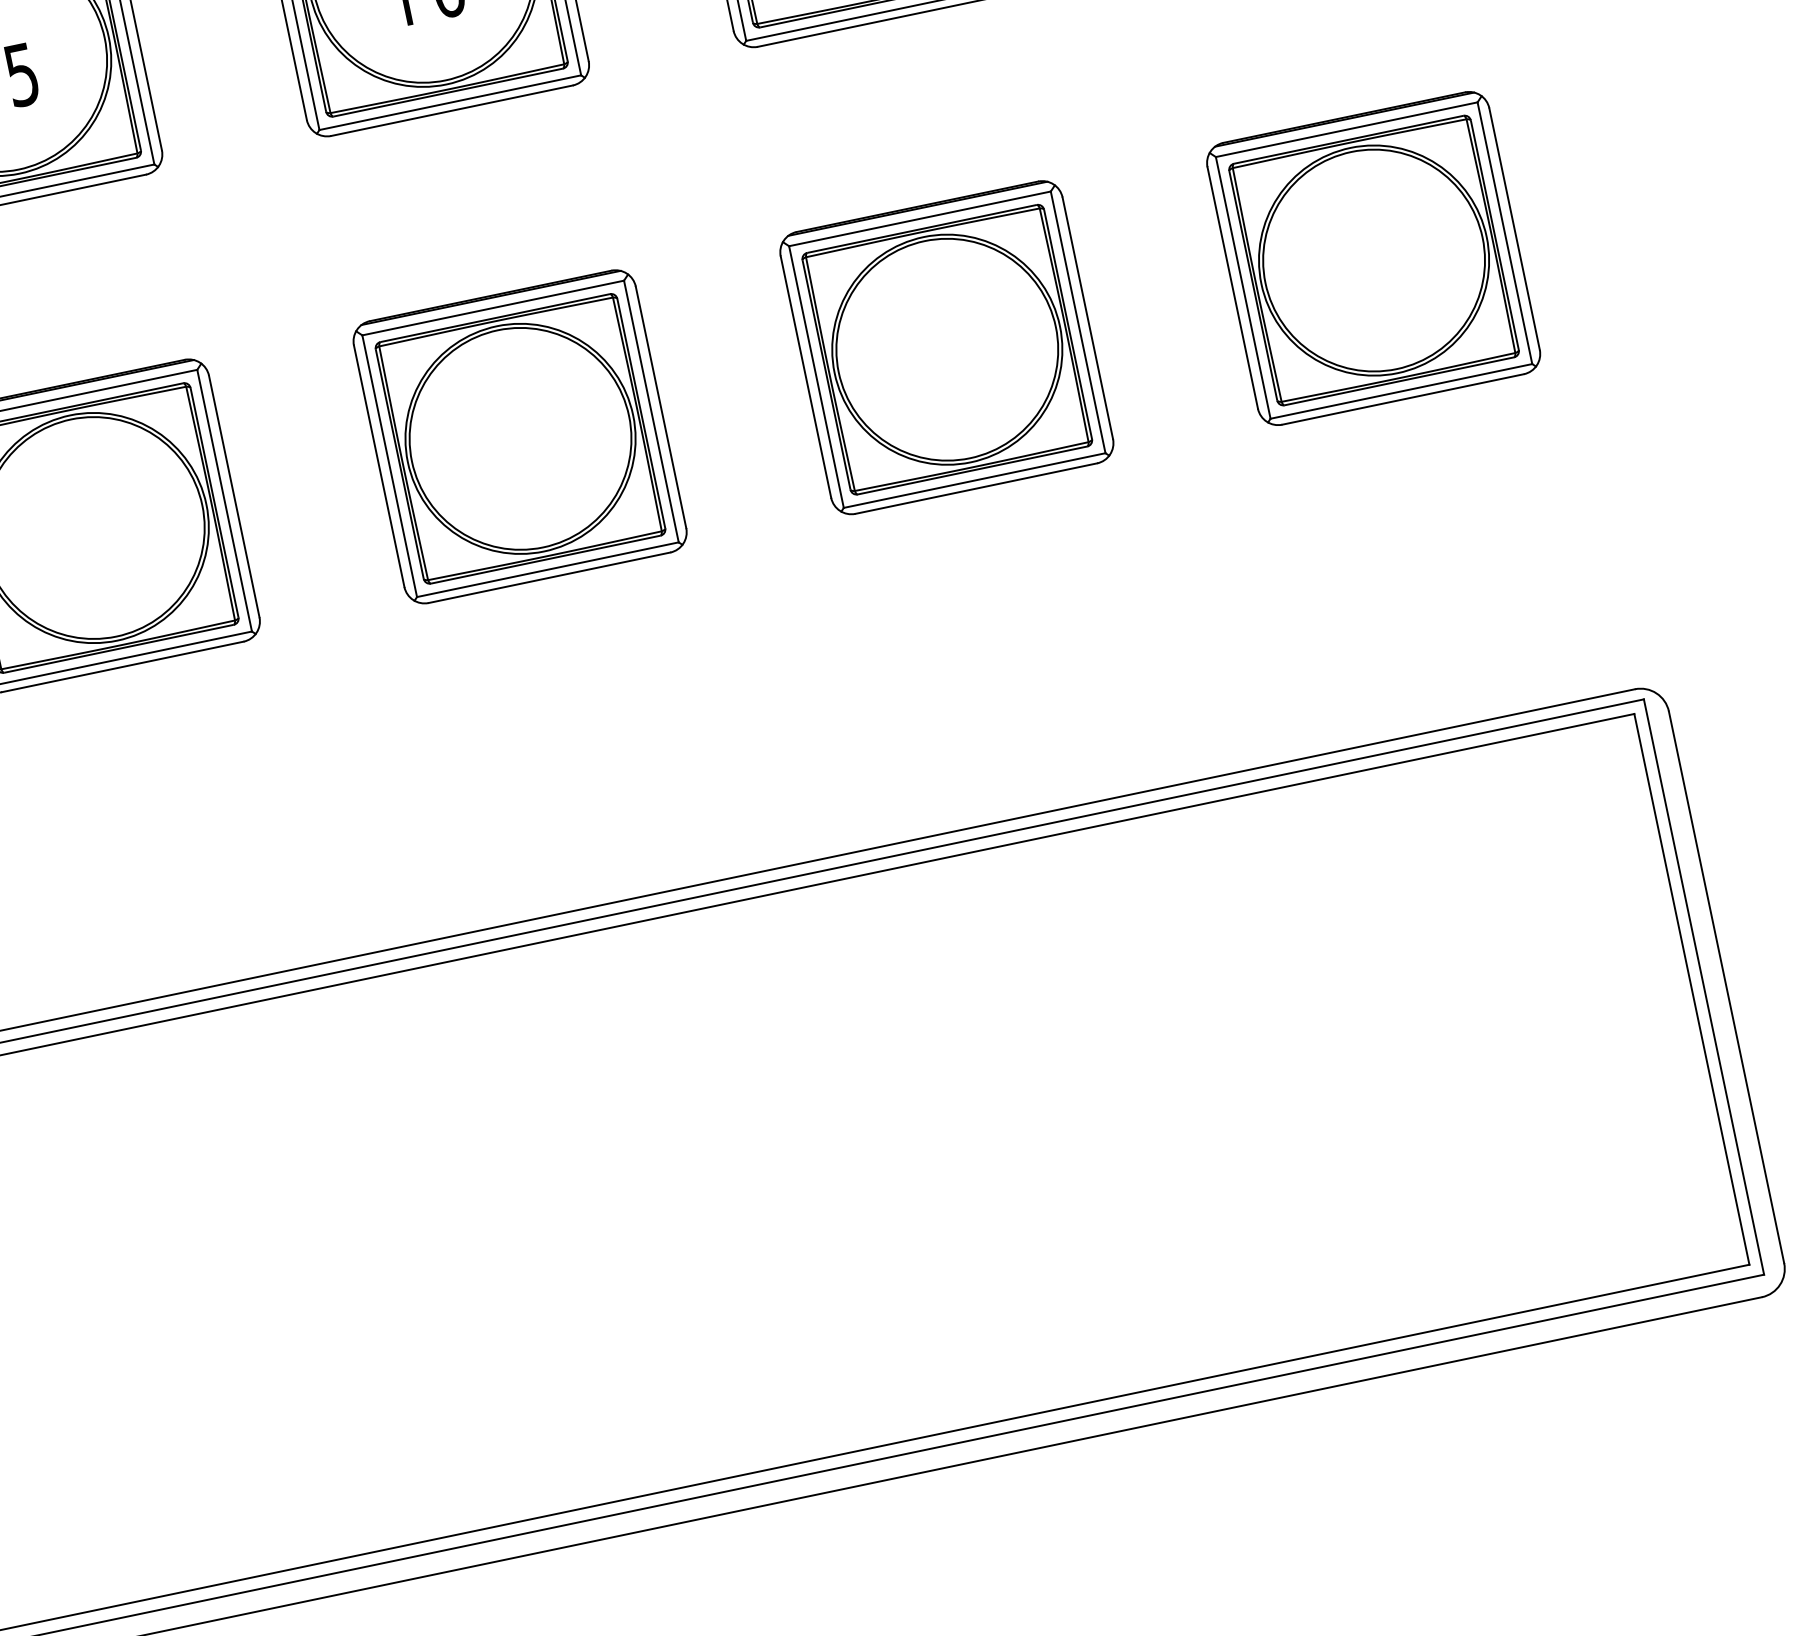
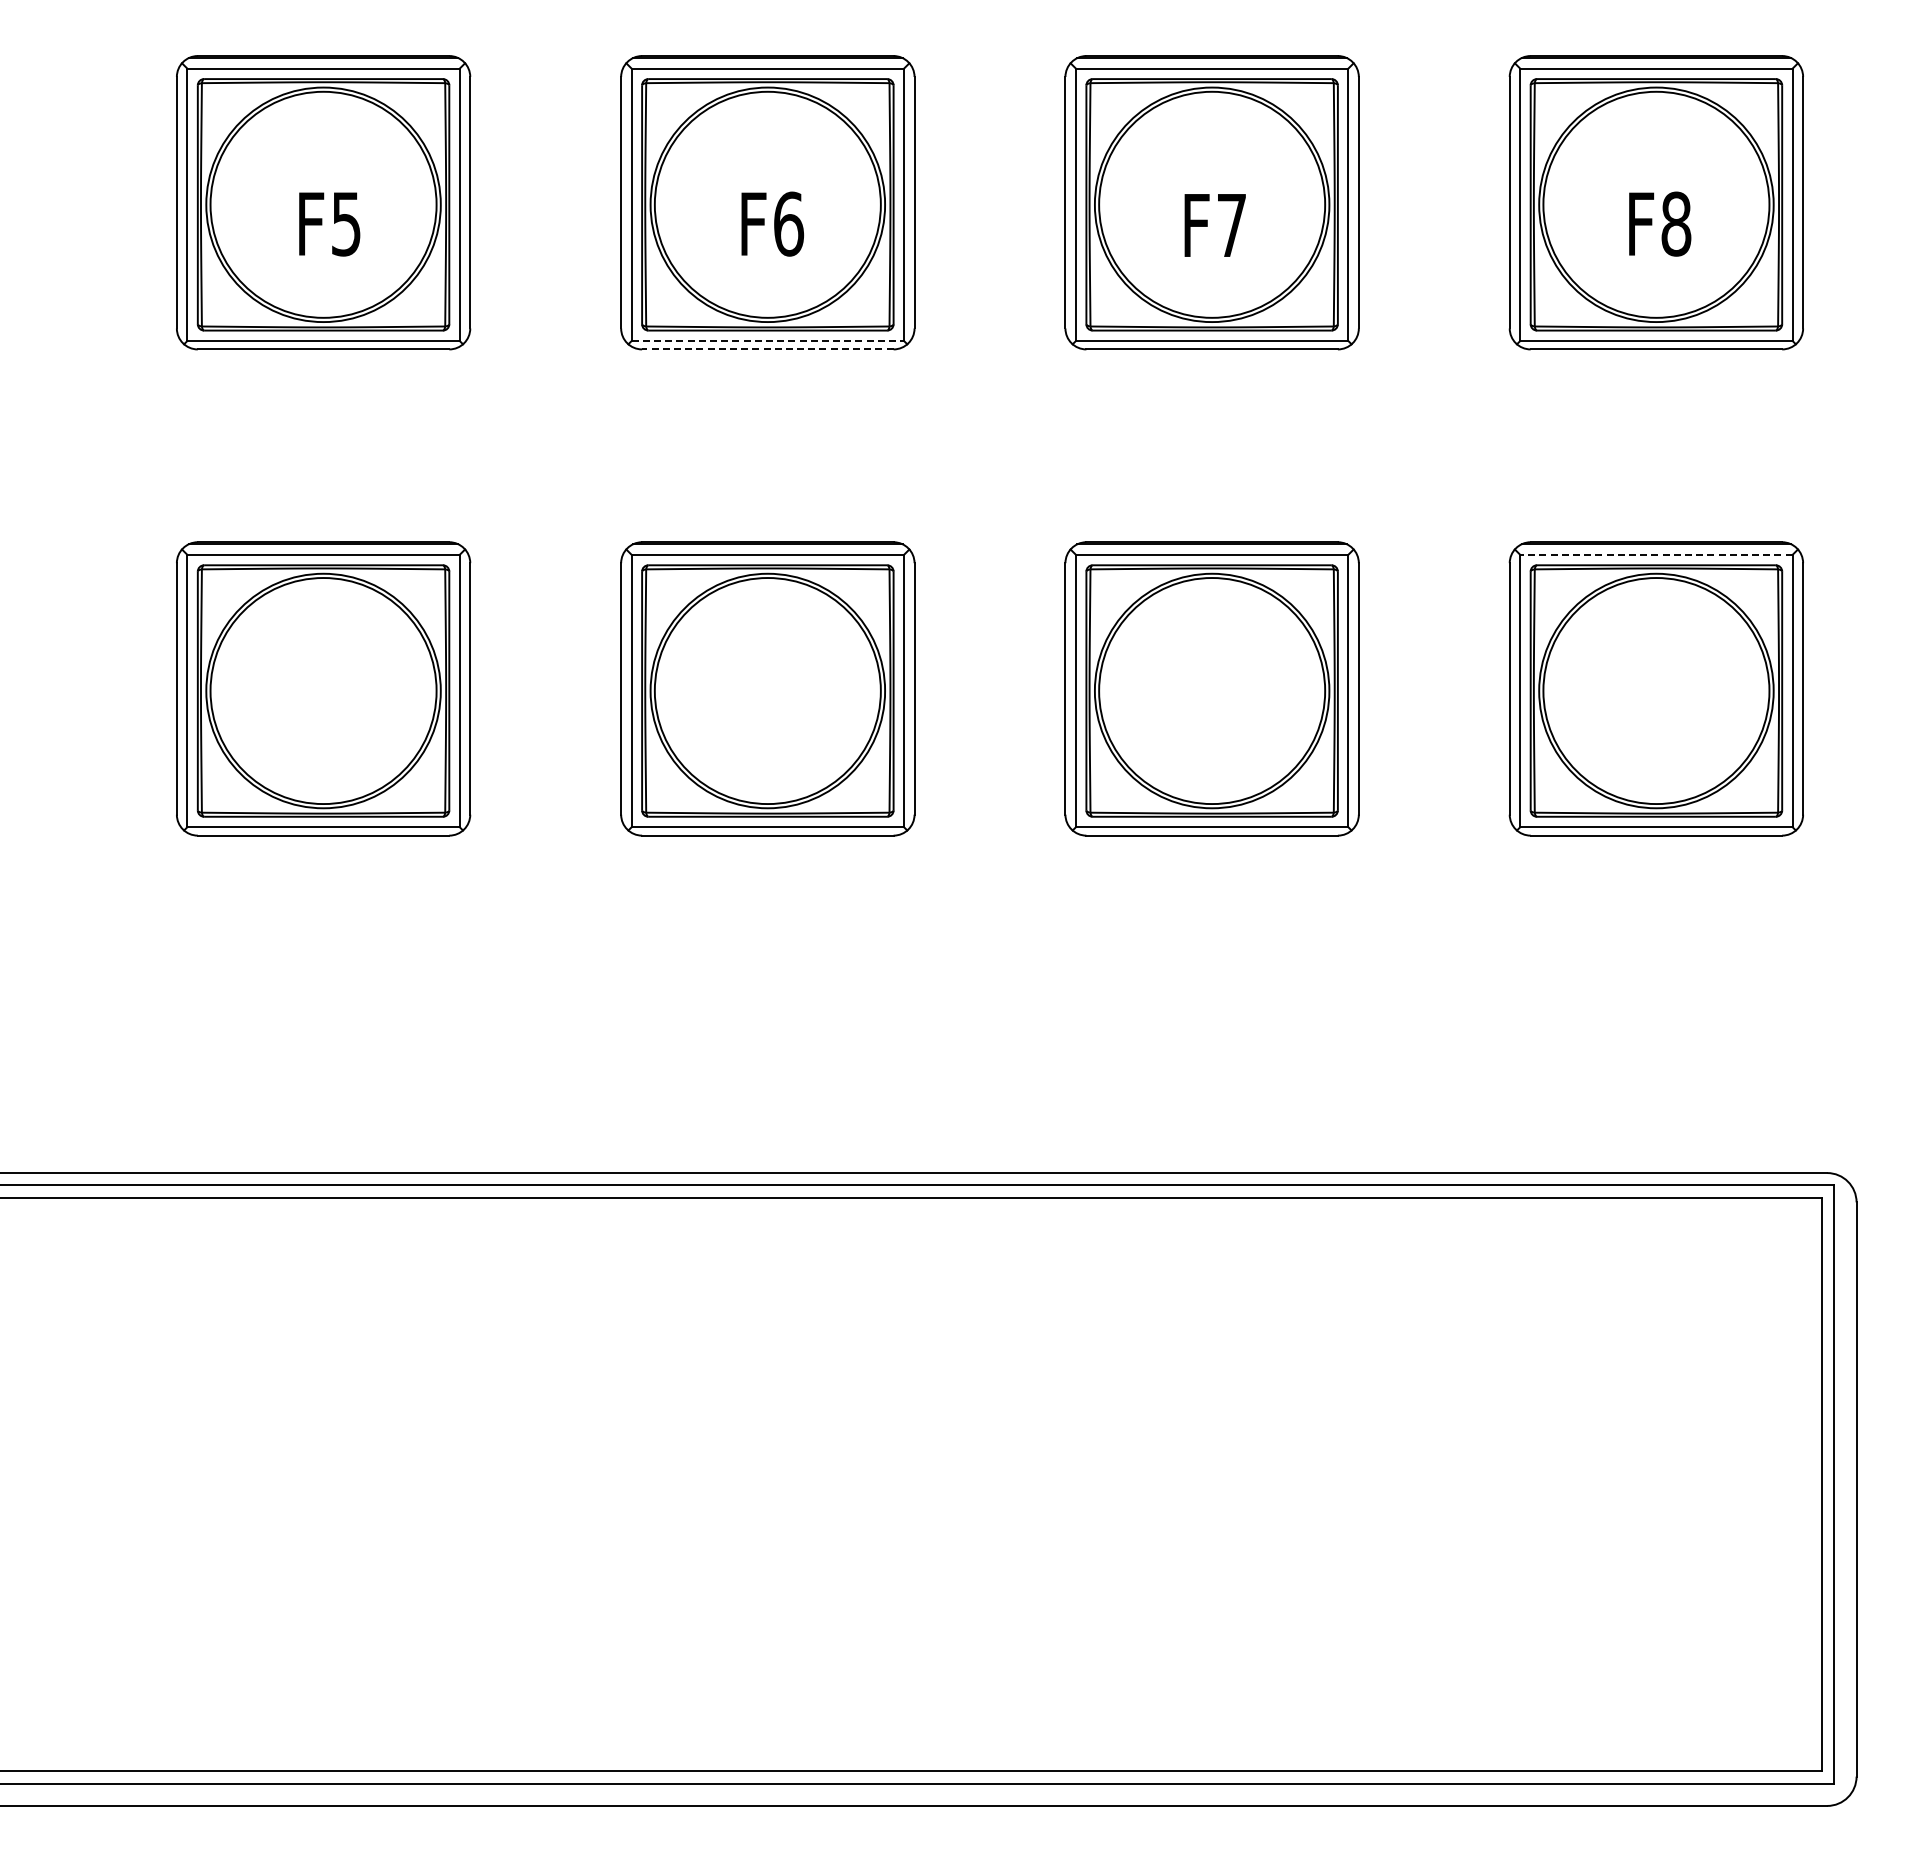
line: (451, 102) -> (768, 341), solid -> dashed
line: (451, 110) -> (767, 349), solid -> dashed
line: (1345, 129) -> (1655, 554), solid -> dashed

